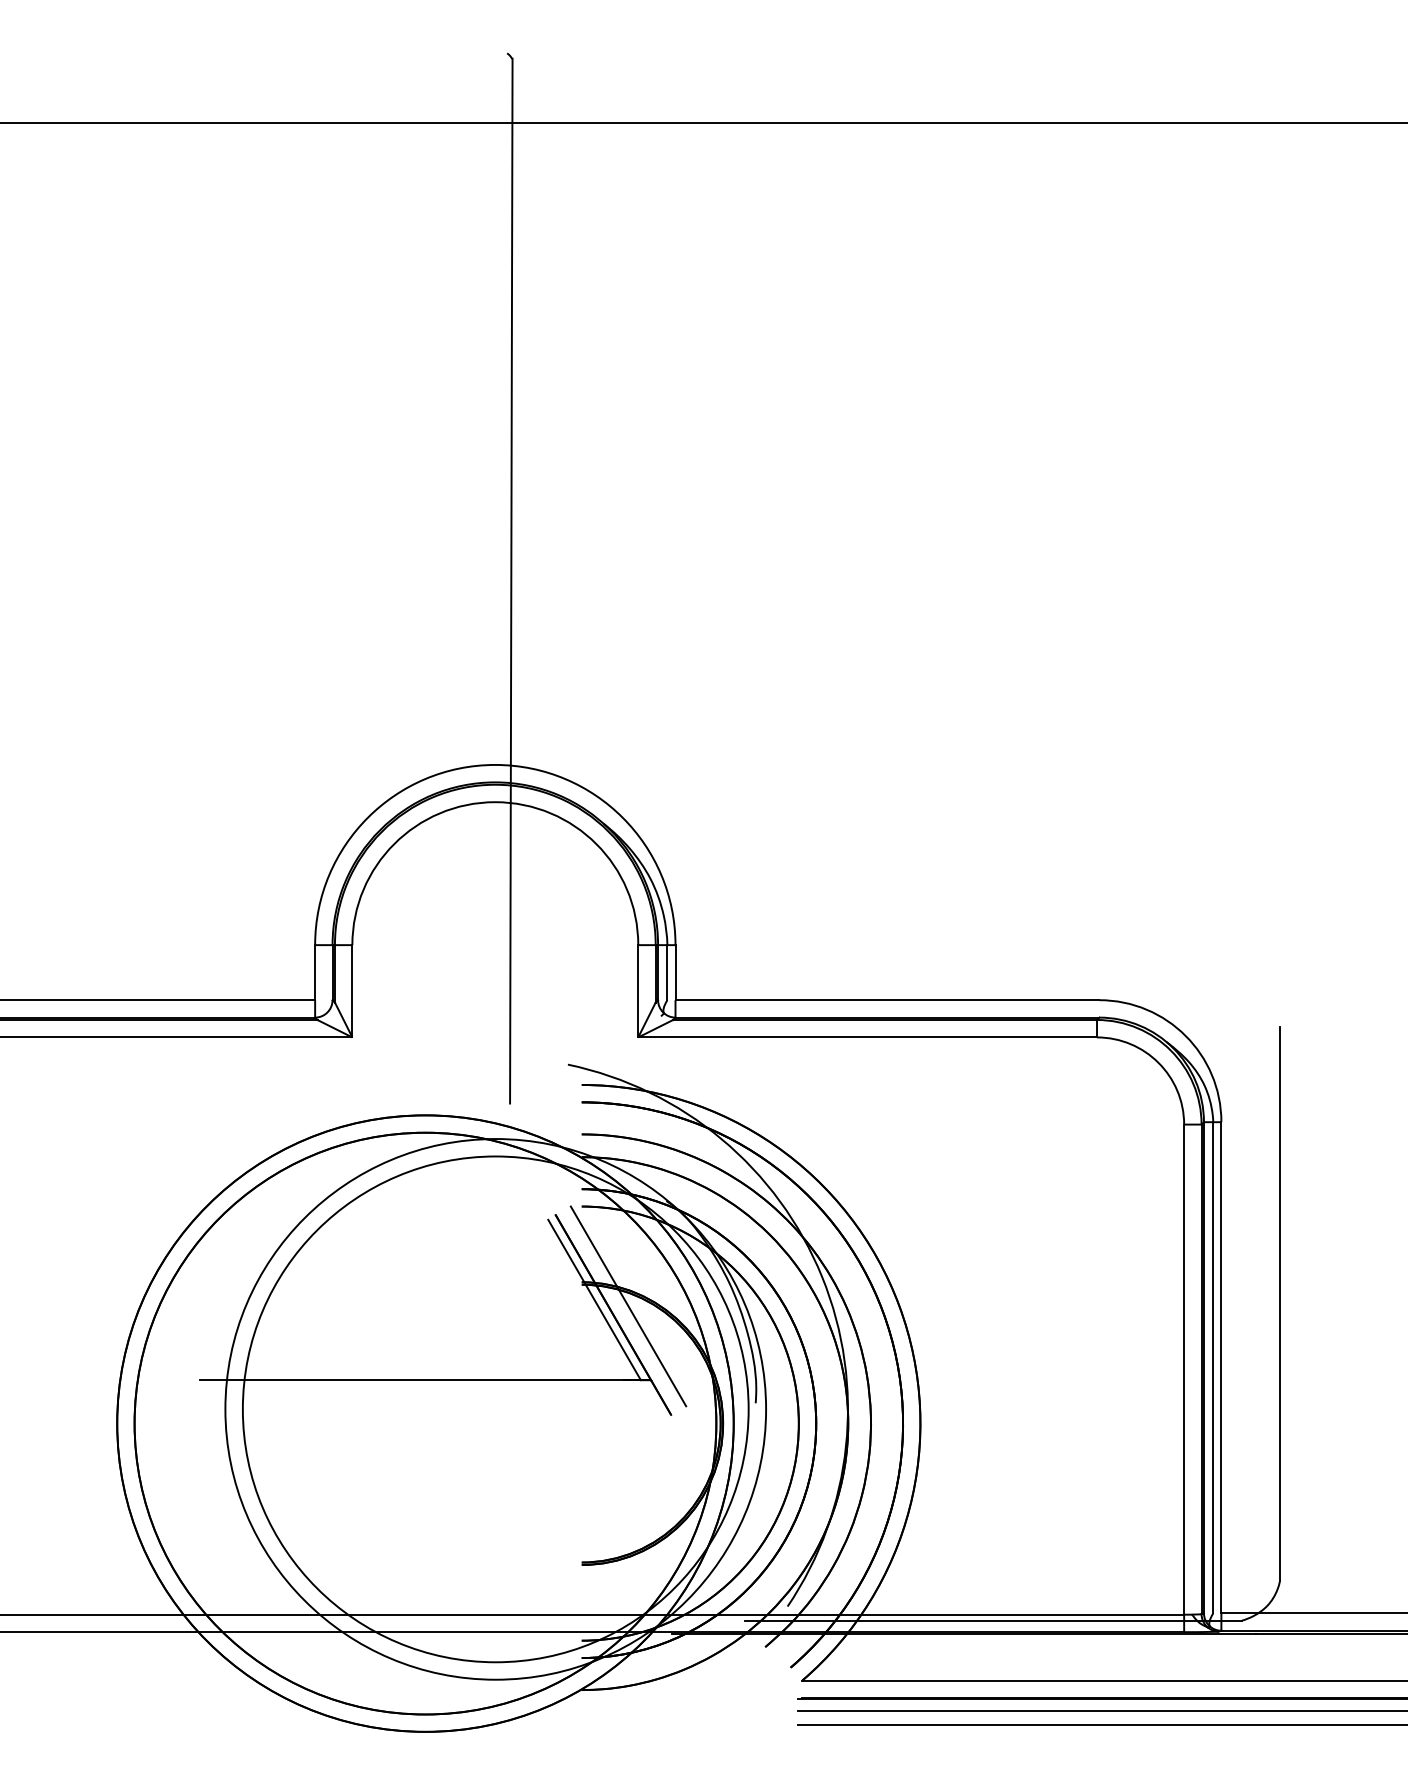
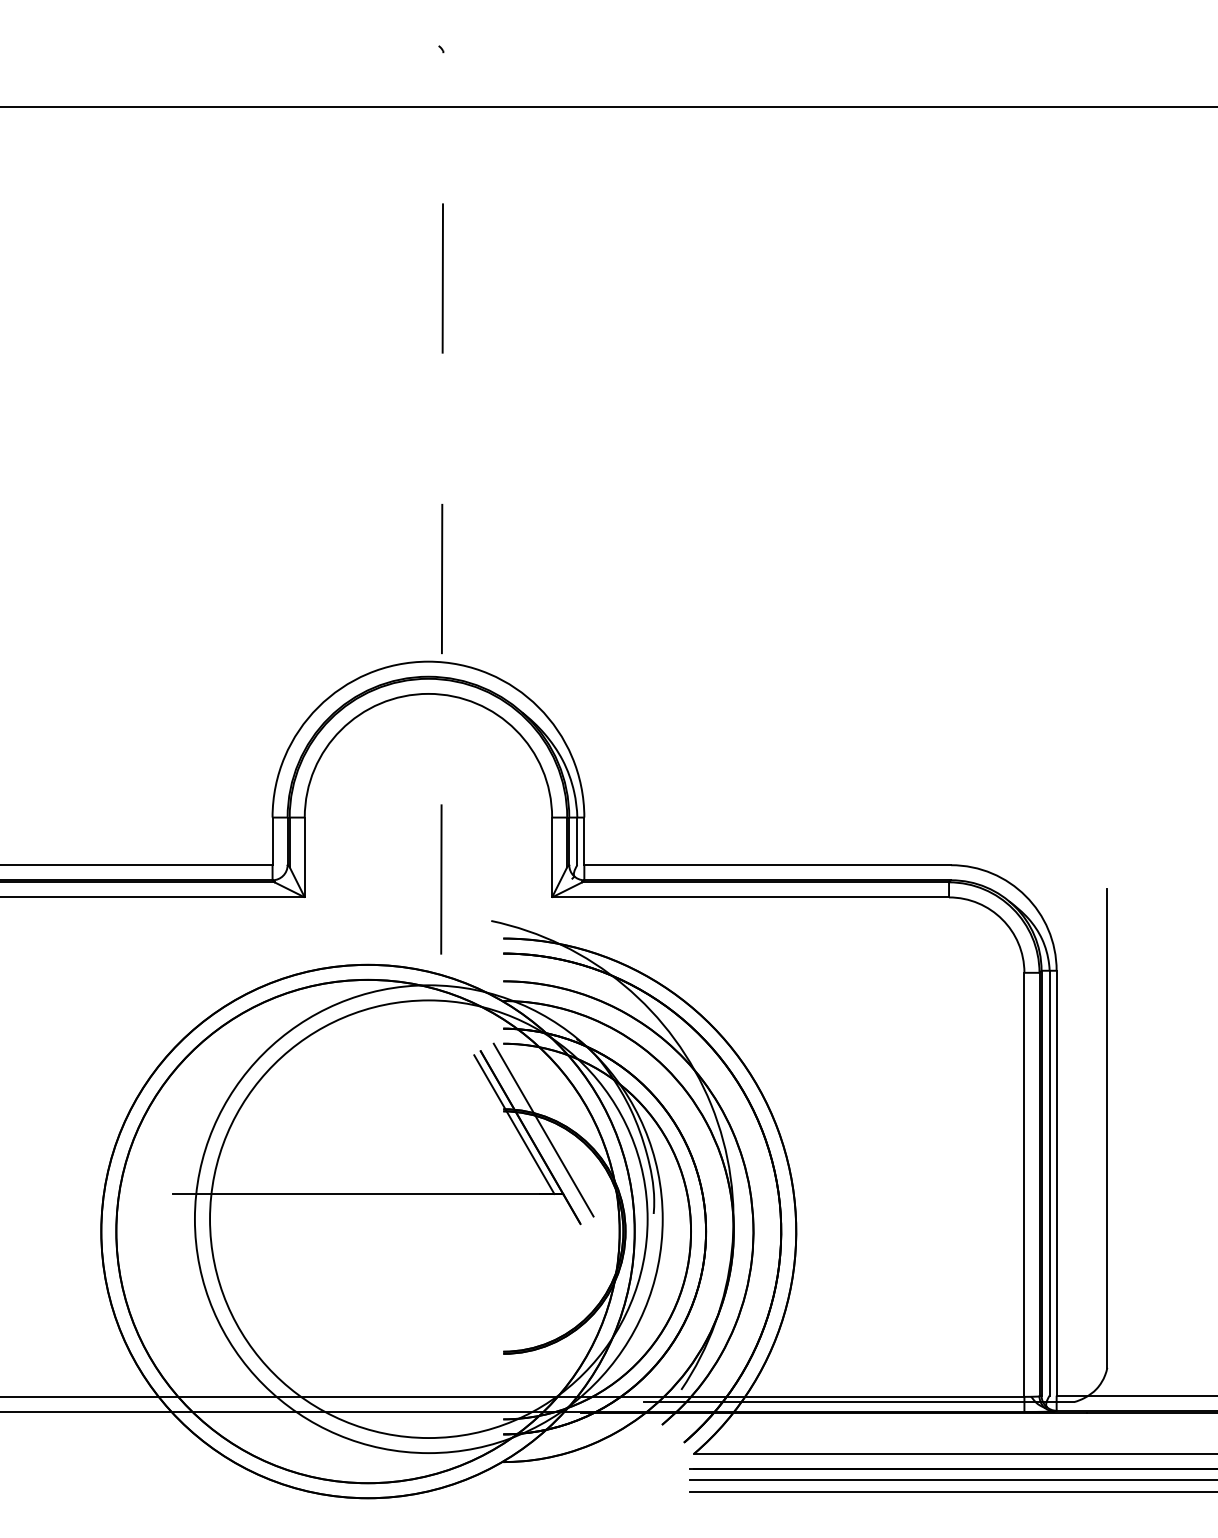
line: (511, 580) -> (442, 502), solid -> dashed

